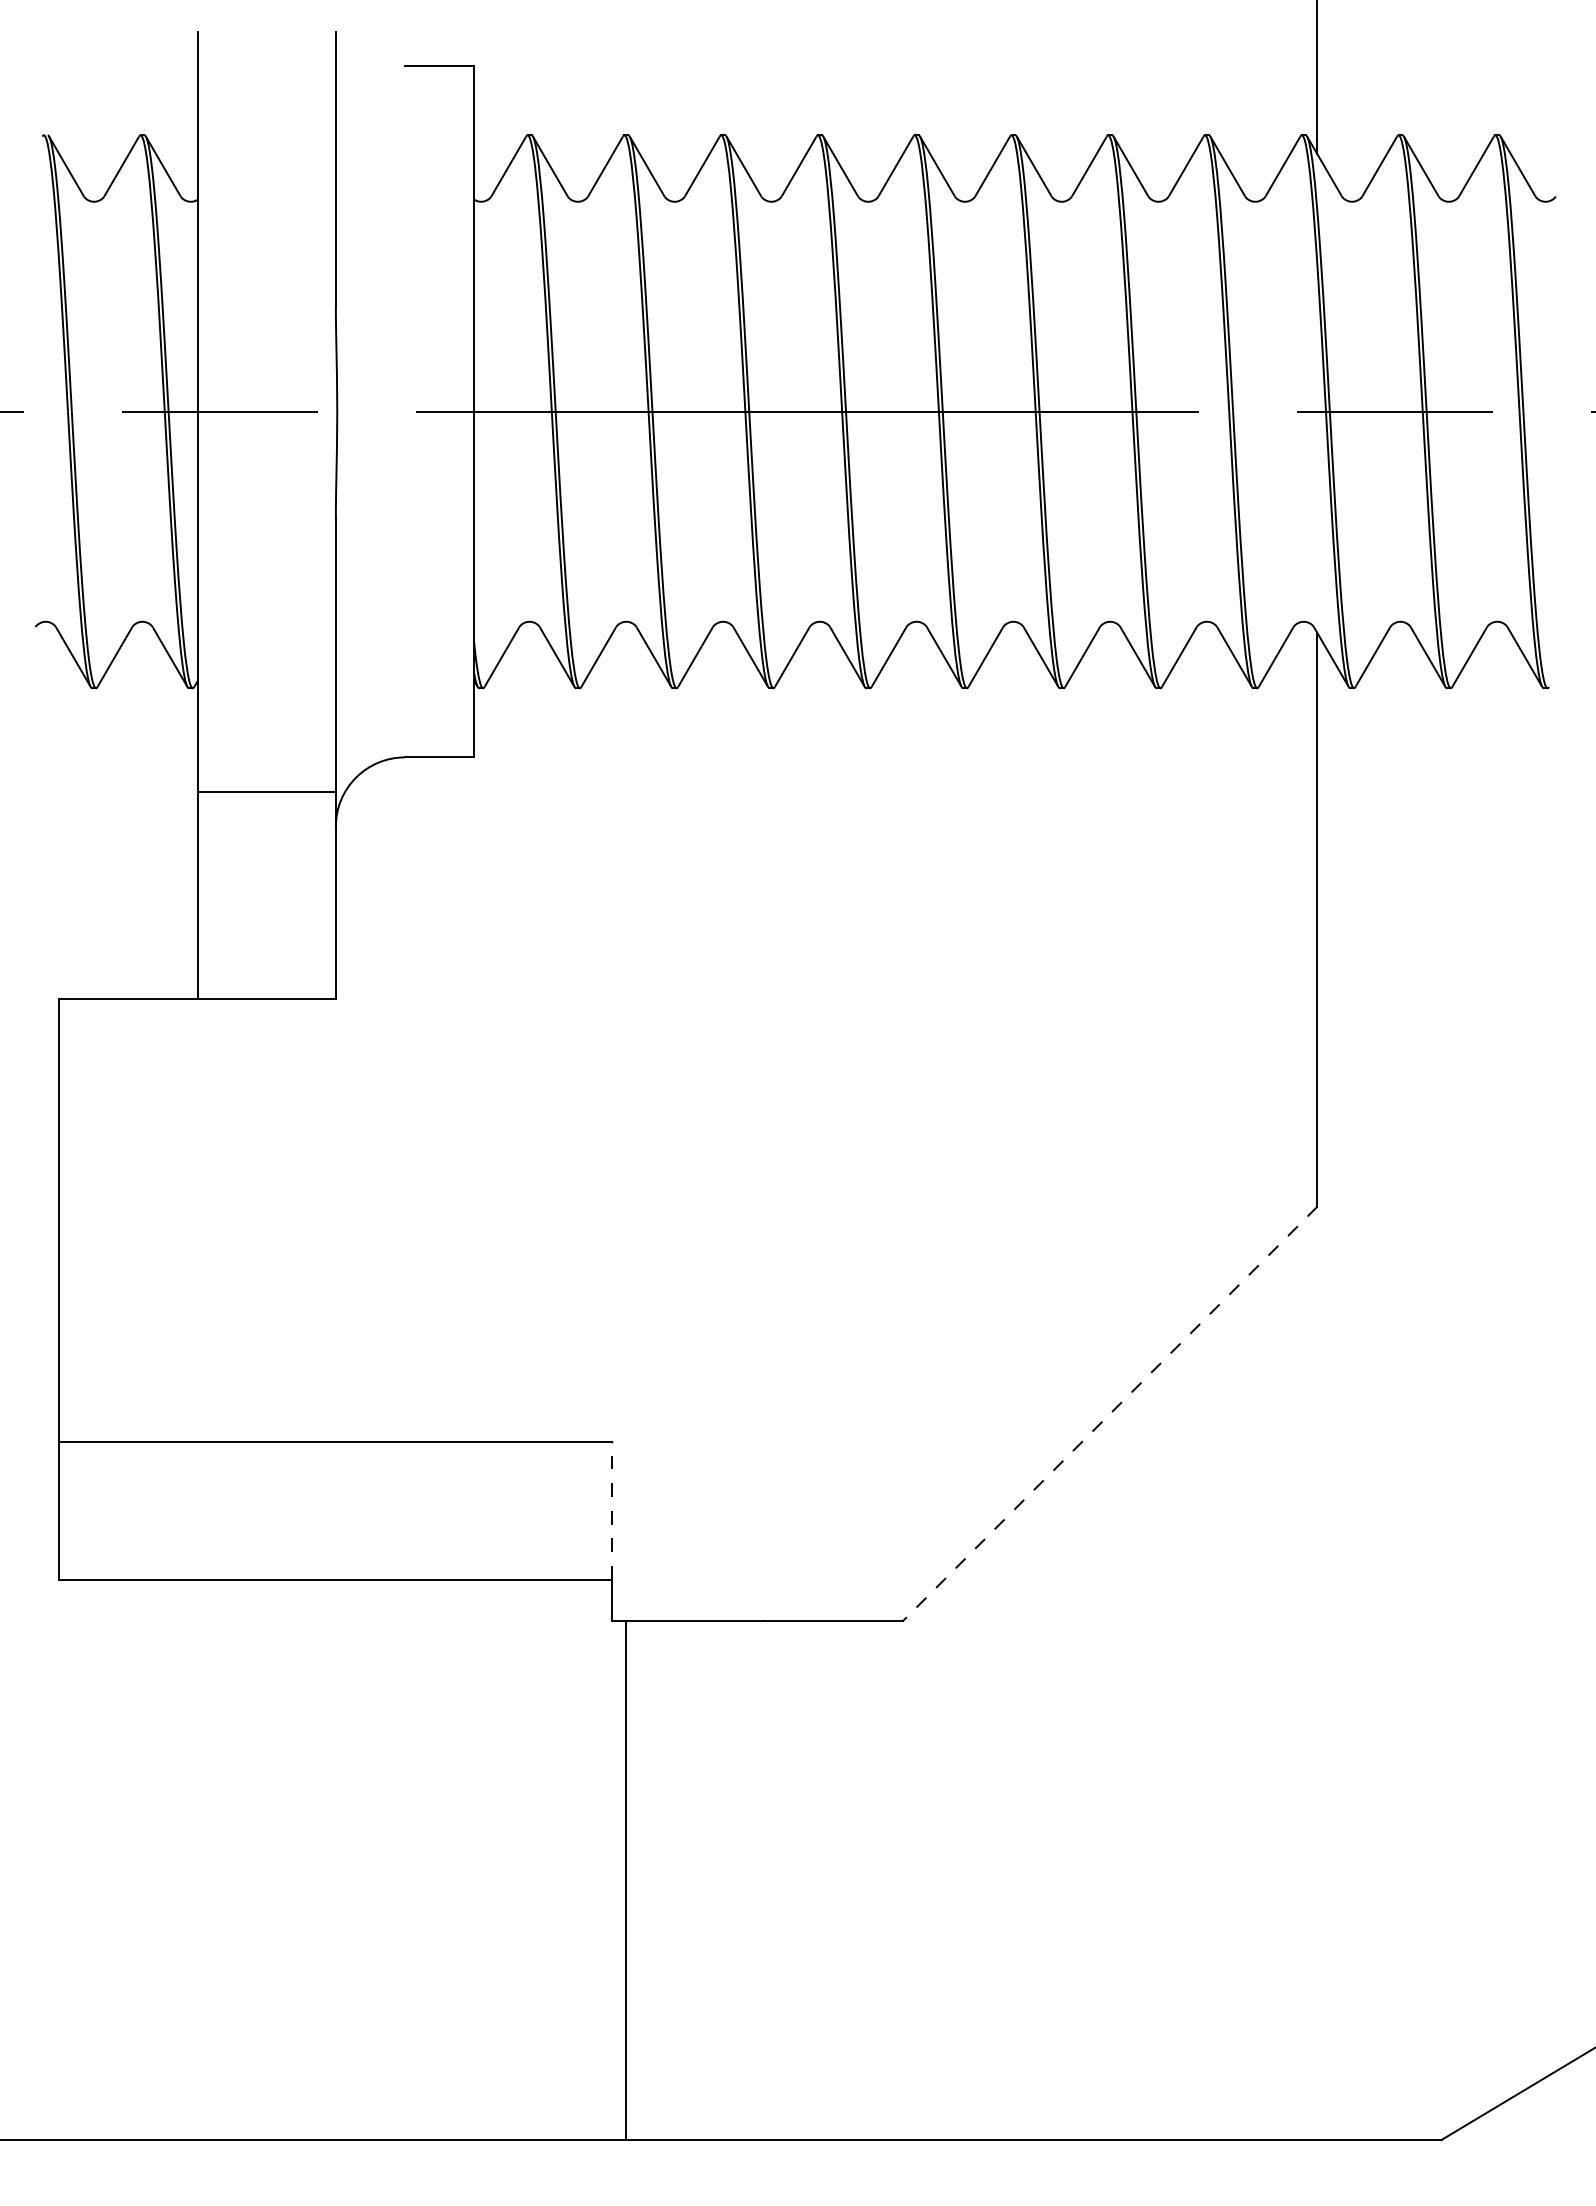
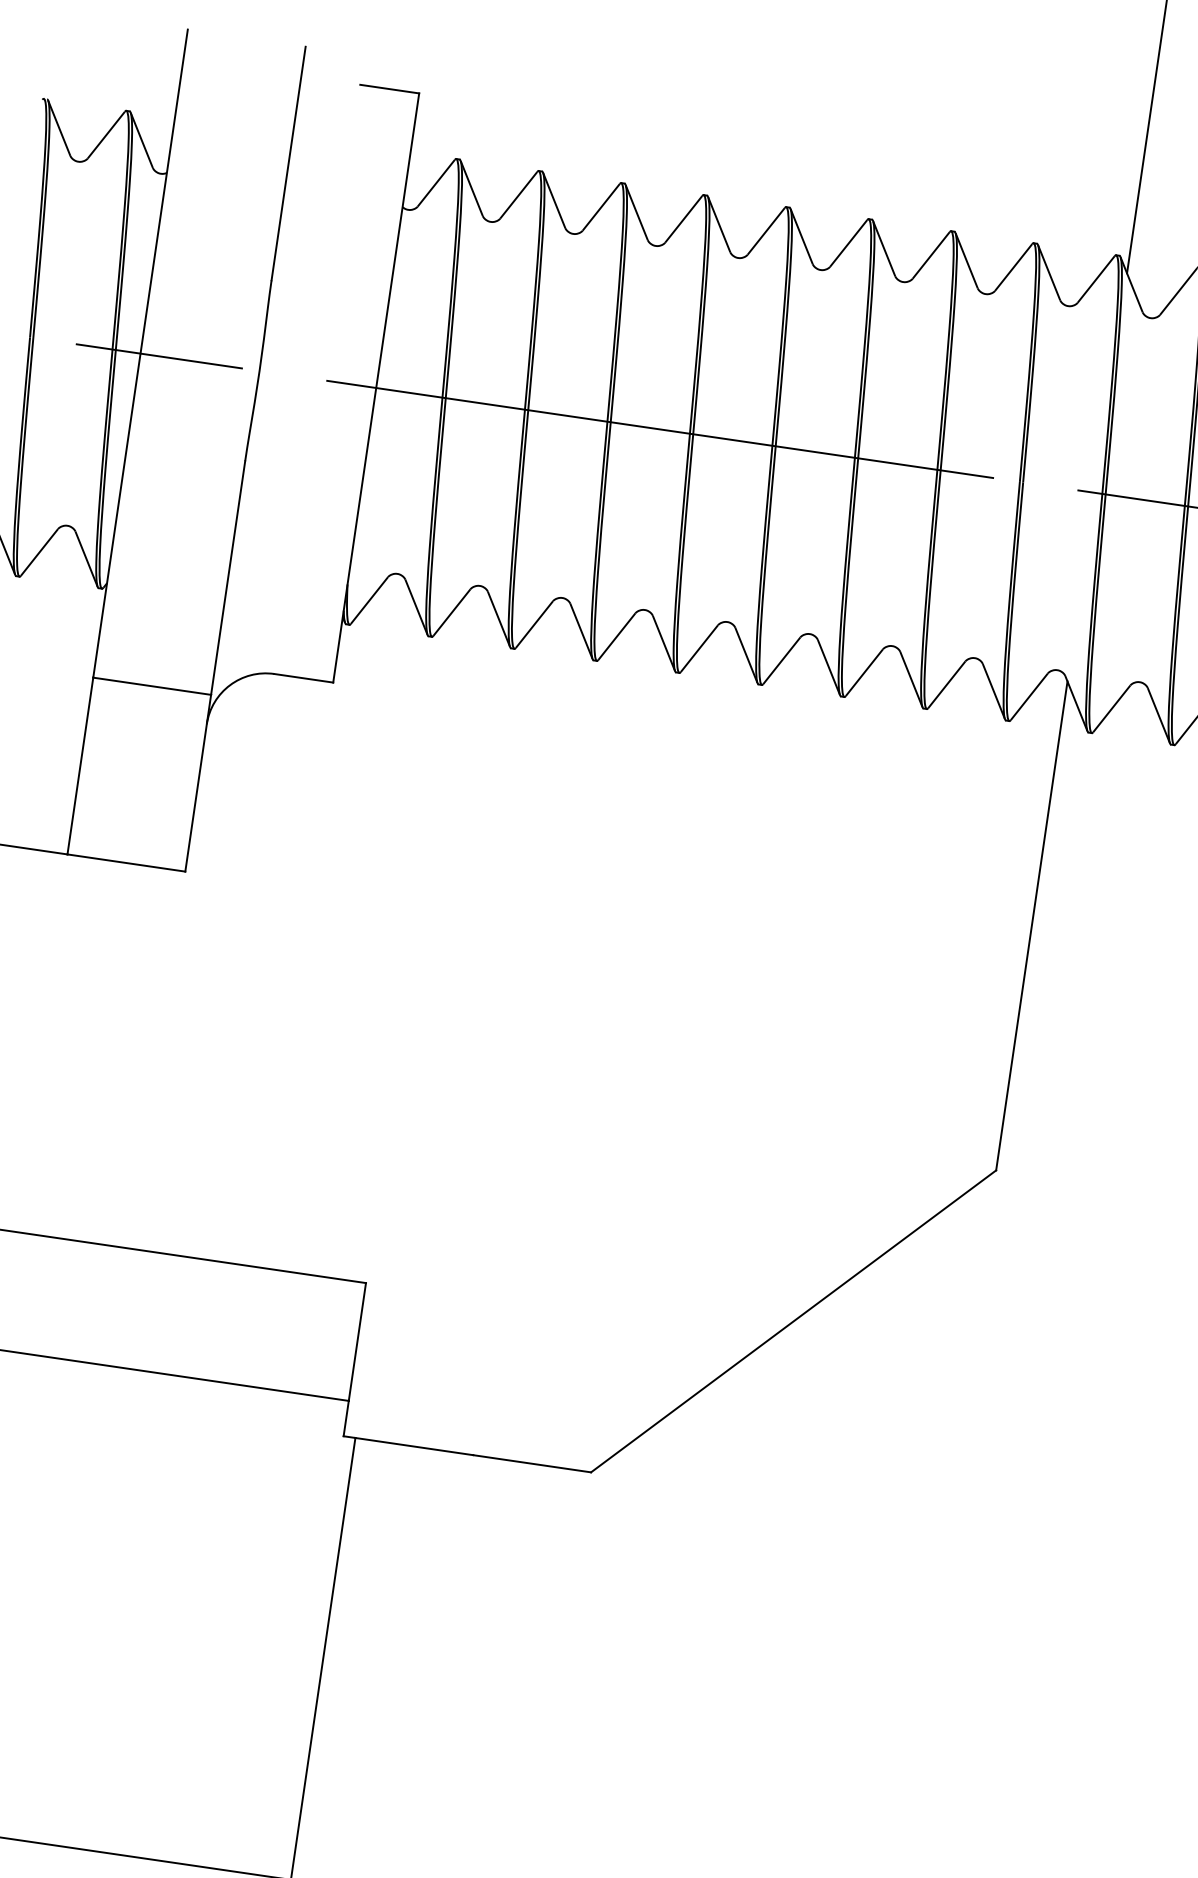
line: (1109, 1414) -> (793, 1321), dashed -> solid
line: (612, 1510) -> (357, 1341), dashed -> solid

